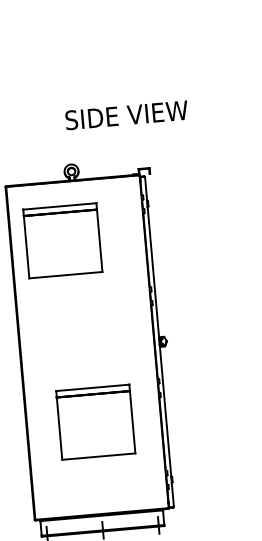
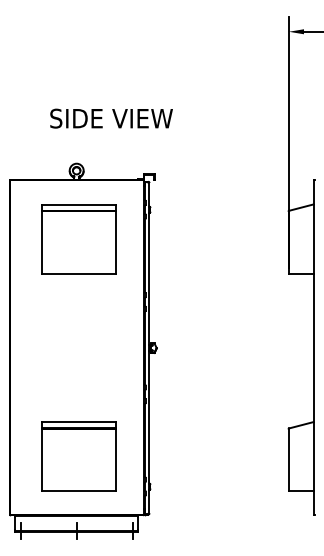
text: (126, 115) -> (111, 118), moved
part: (62, 241) -> (78, 239), moved
part: (95, 422) -> (78, 456), moved

